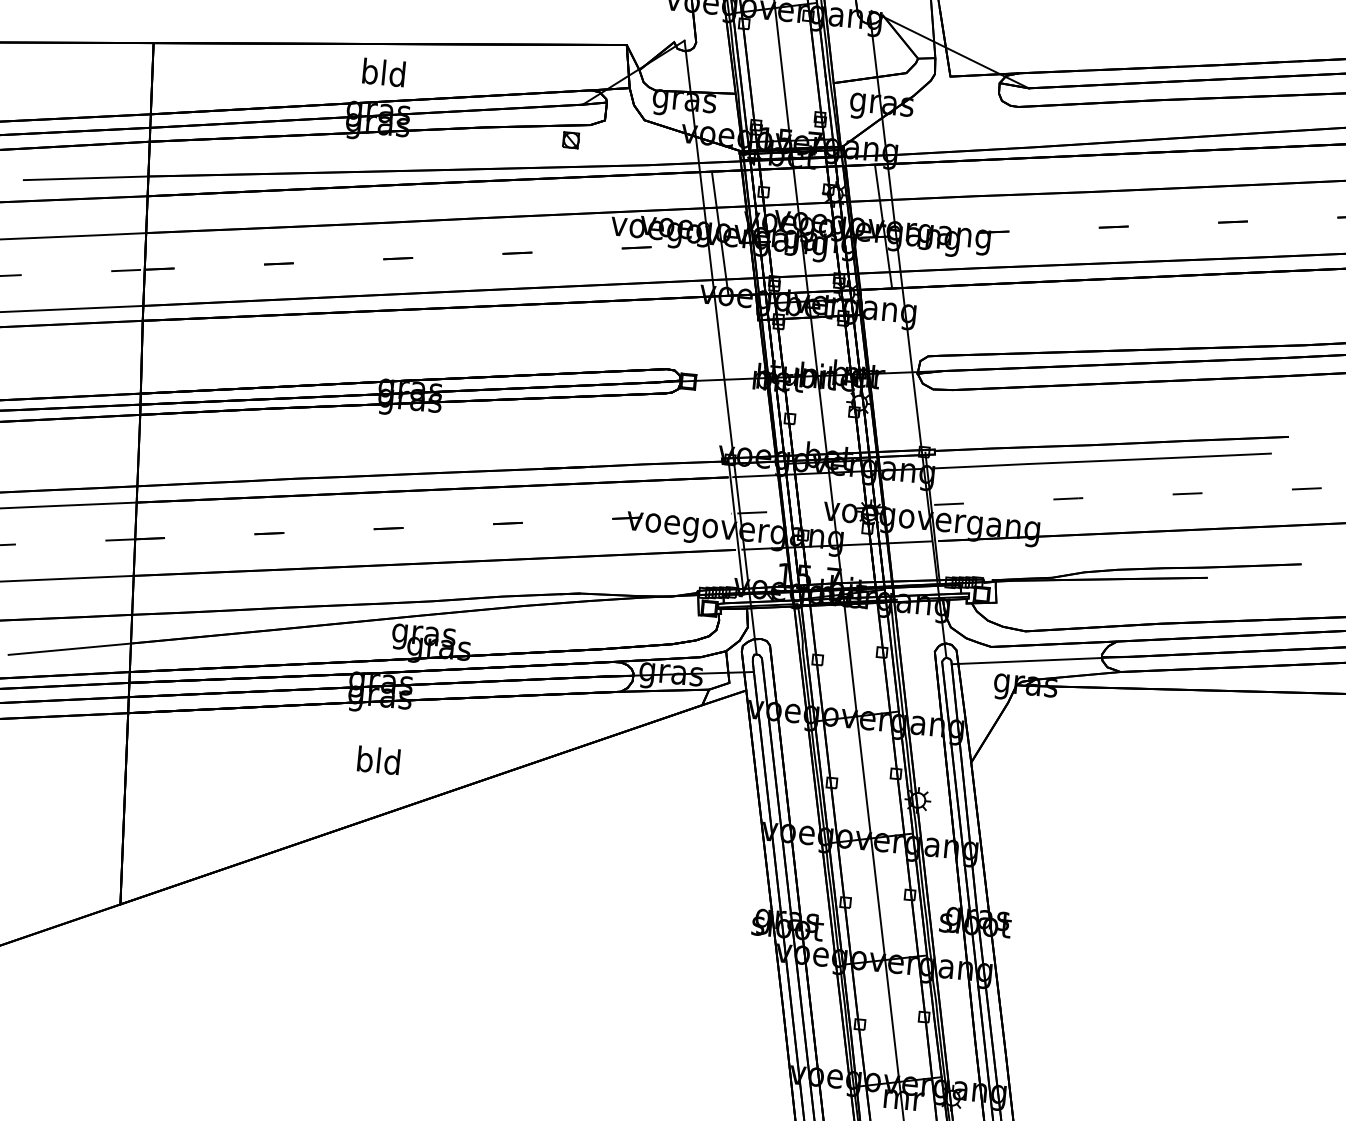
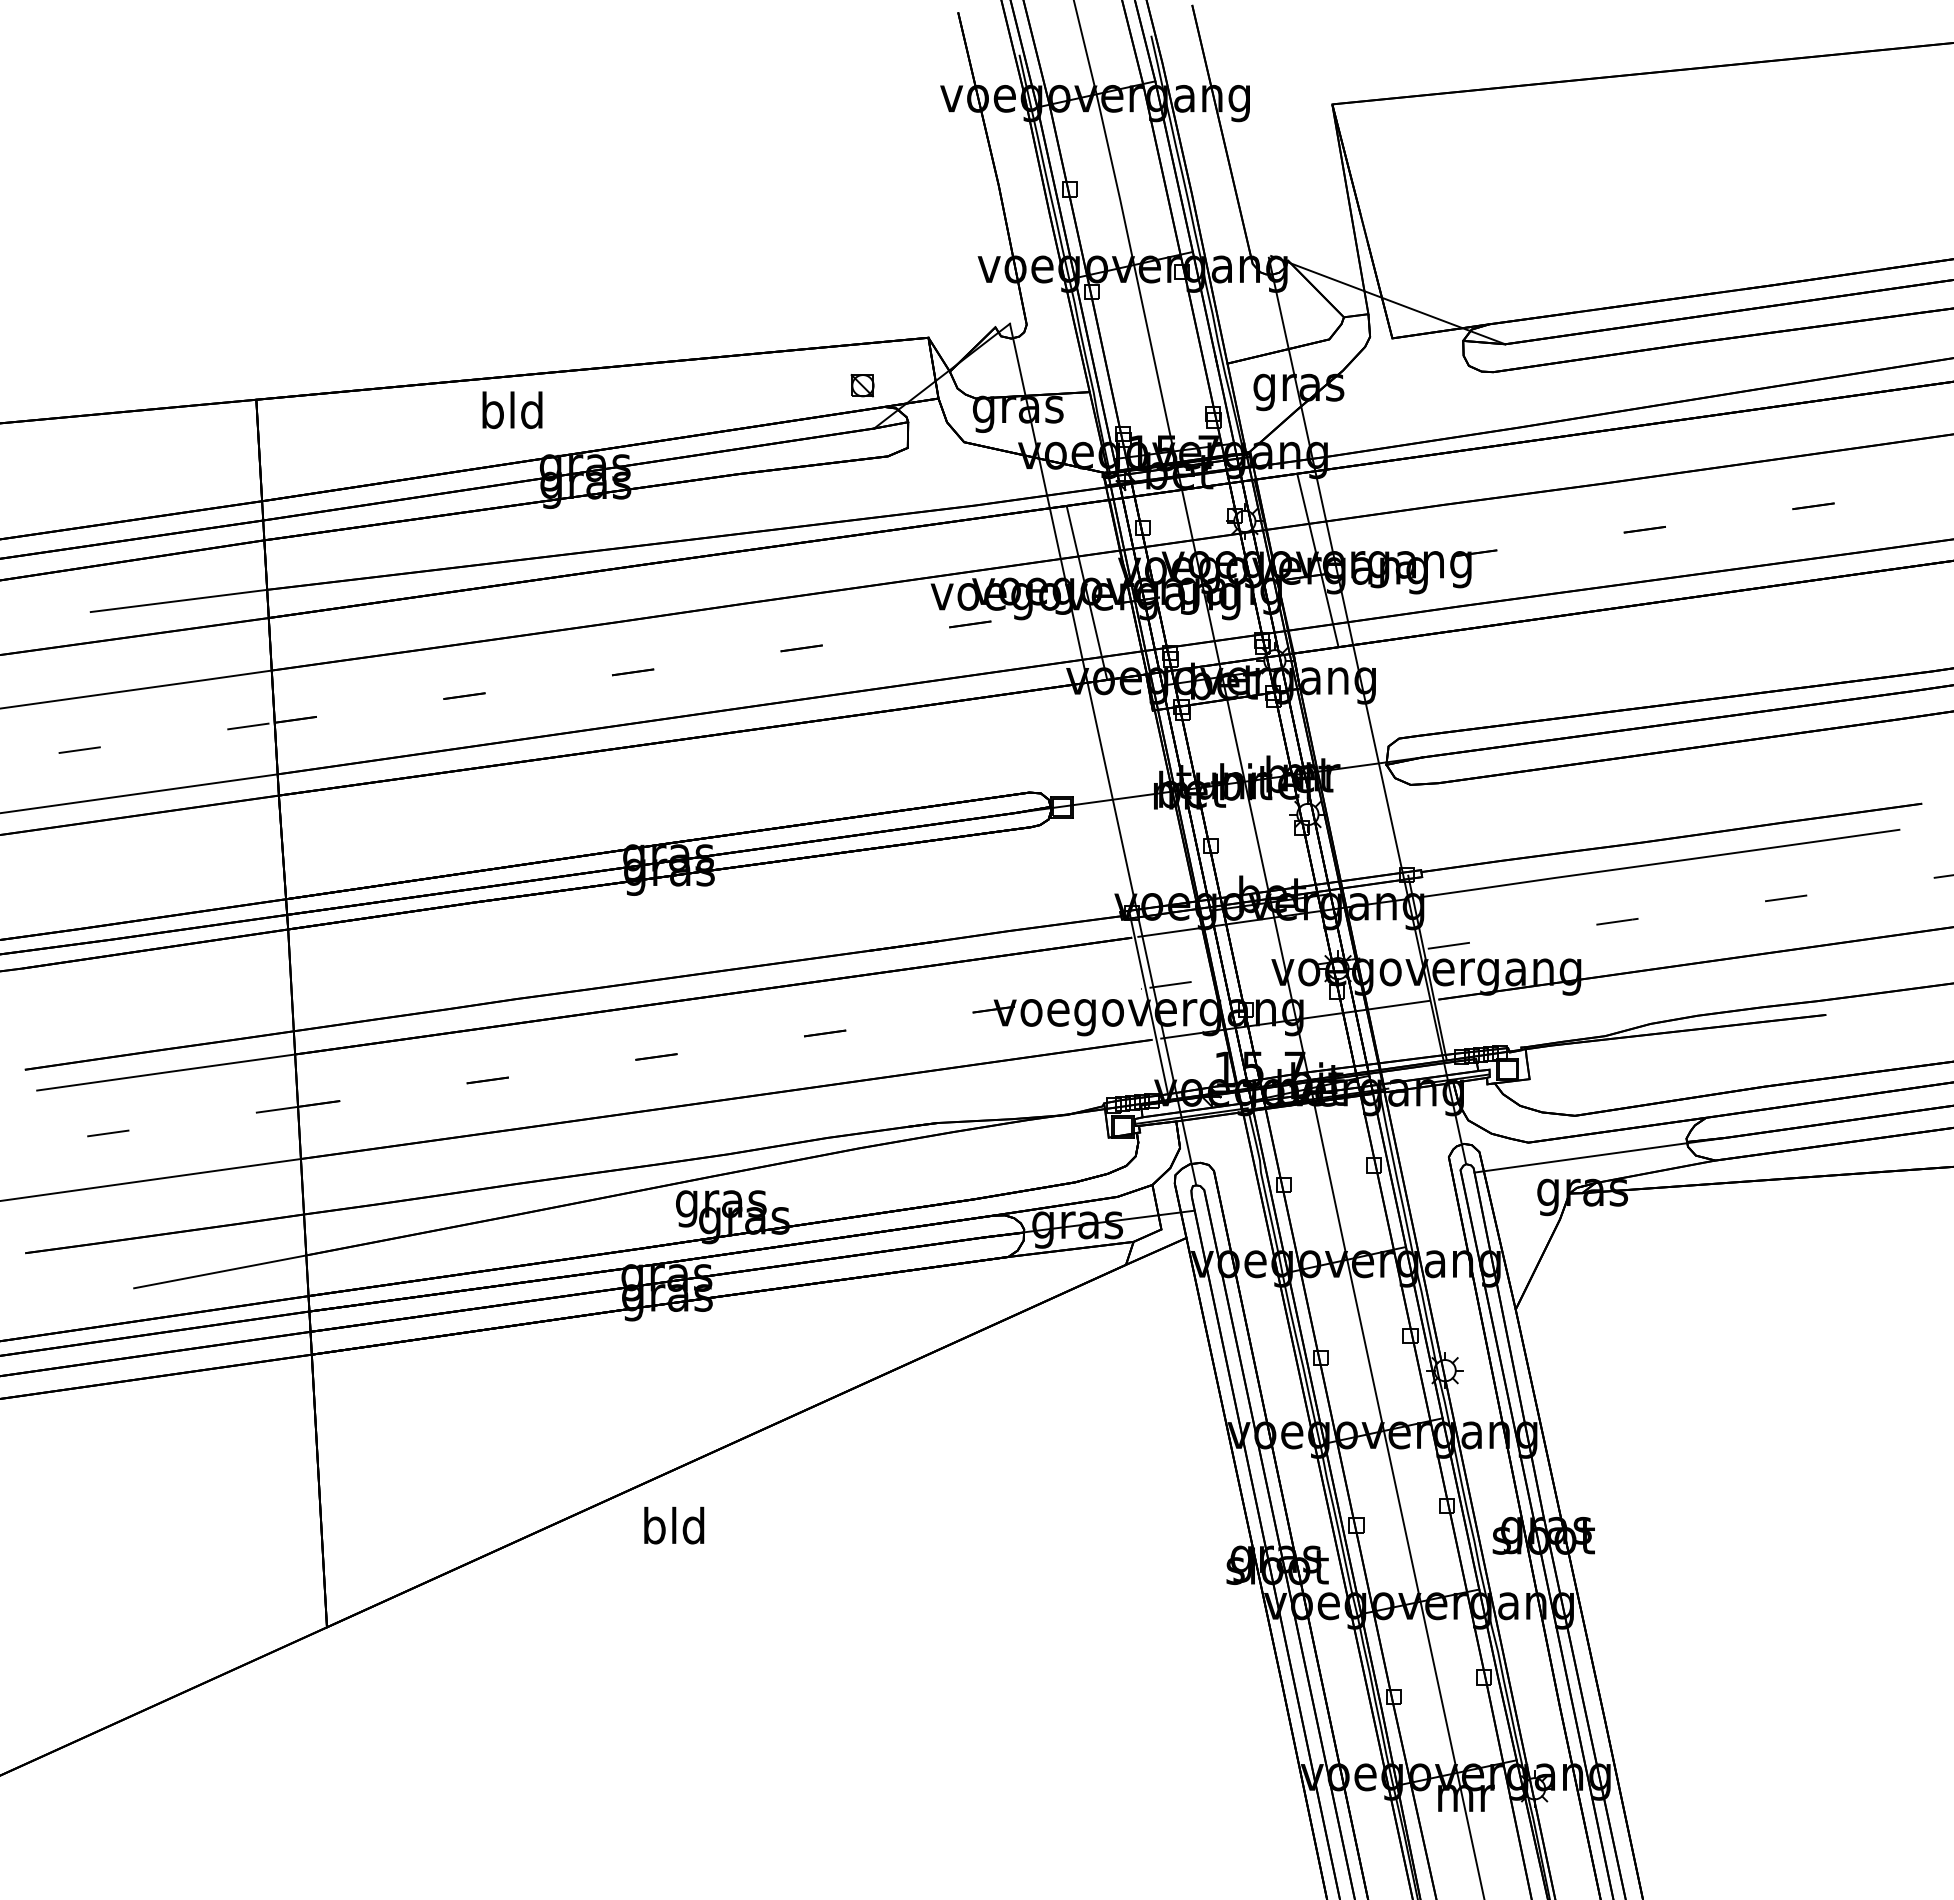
text: (384, 72) -> (512, 409), moved
part: (571, 140) -> (862, 385), moved
text: (379, 760) -> (674, 1525), moved

